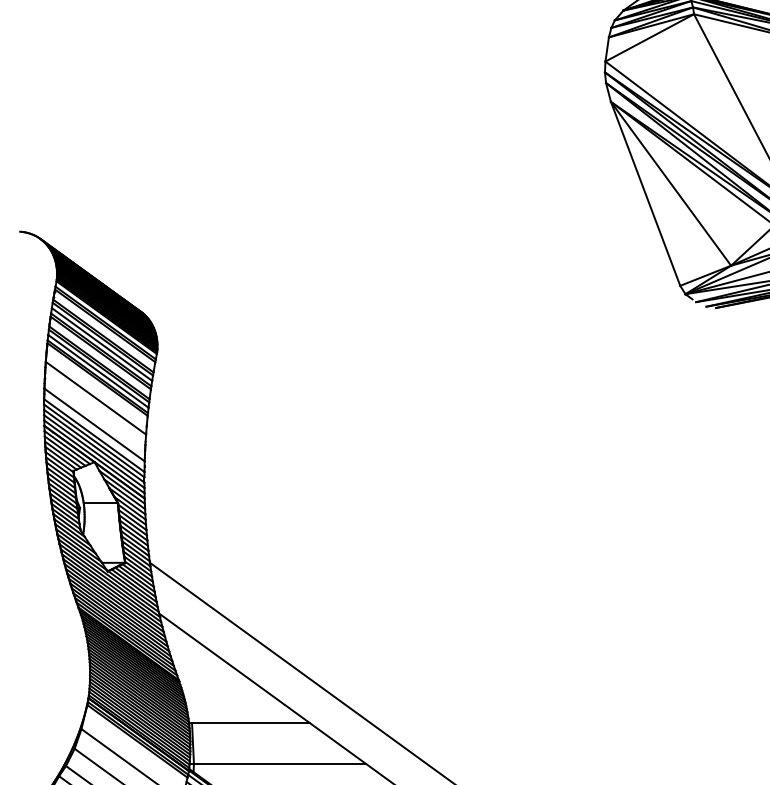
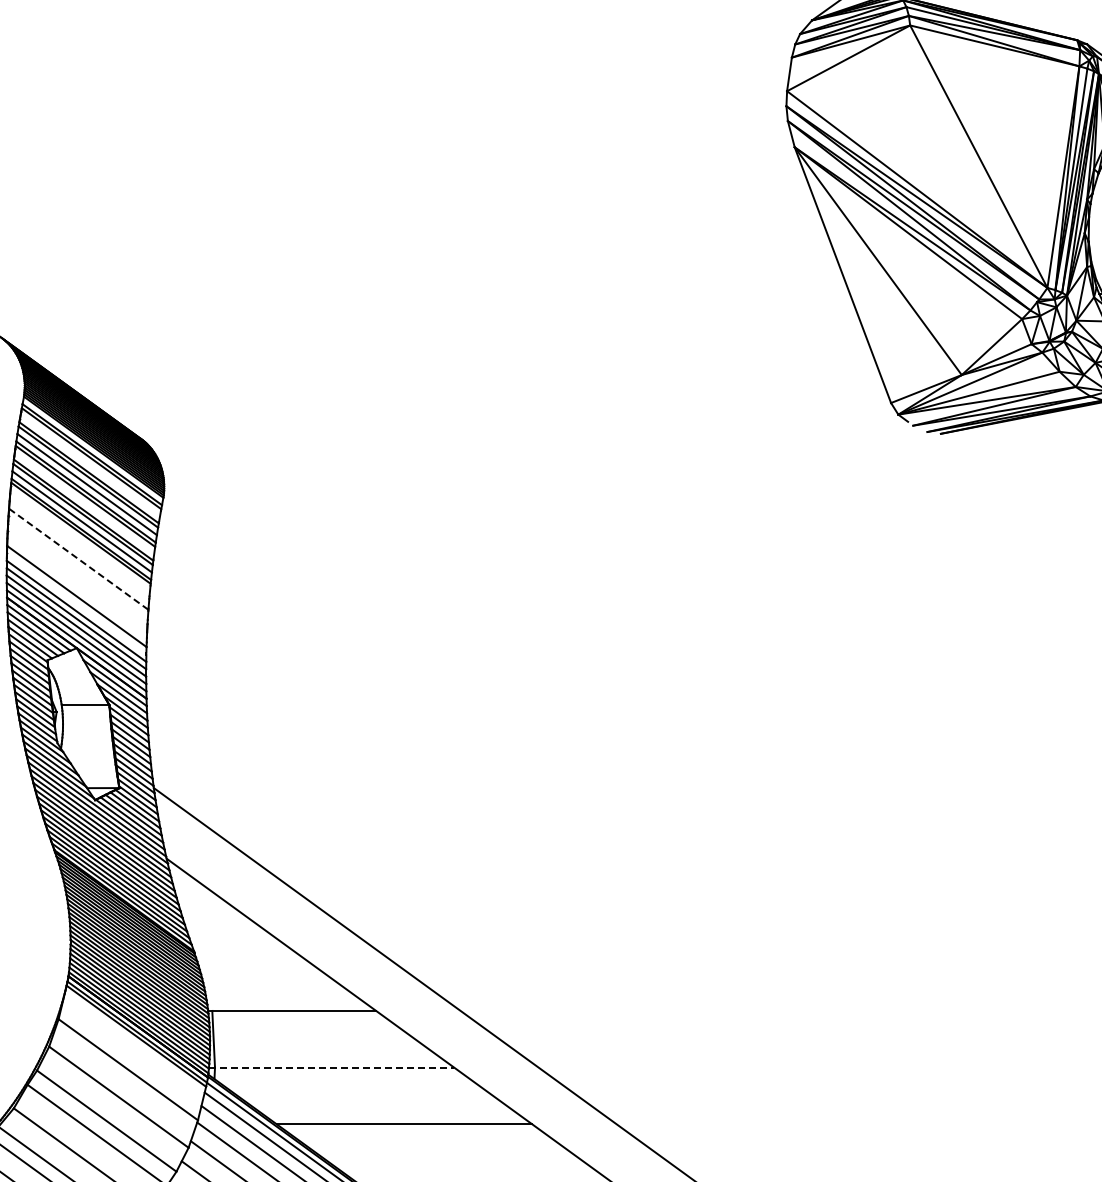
line: (95, 398) -> (78, 559), solid -> dashed
line: (277, 763) -> (331, 1067), solid -> dashed

